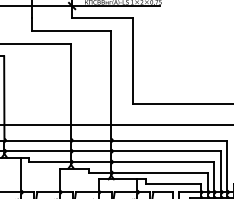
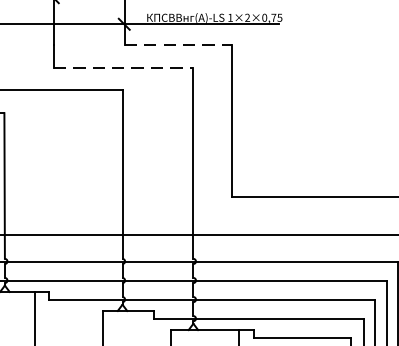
line: (103, 17) -> (179, 44), solid -> dashed
line: (71, 30) -> (123, 67), solid -> dashed

